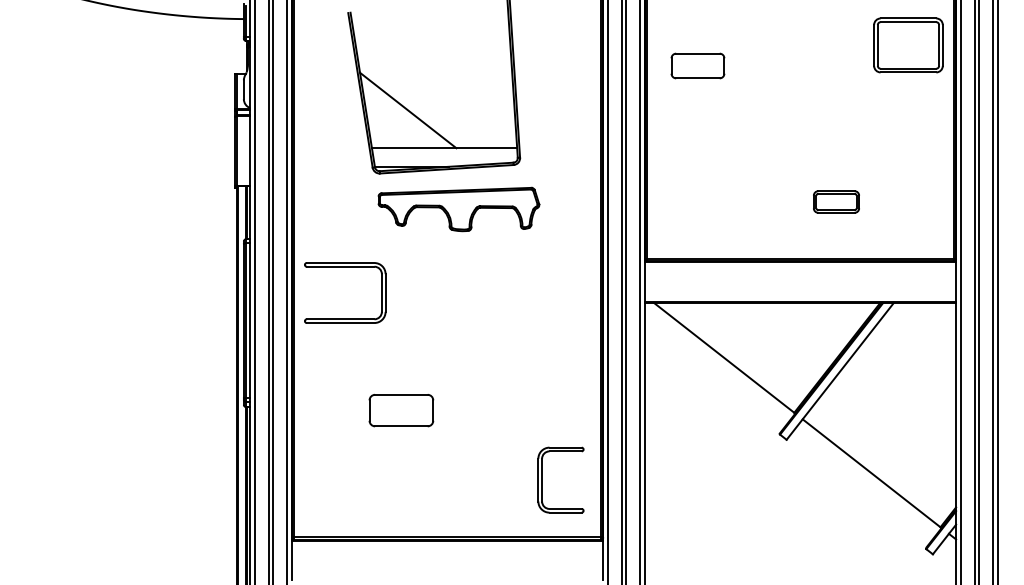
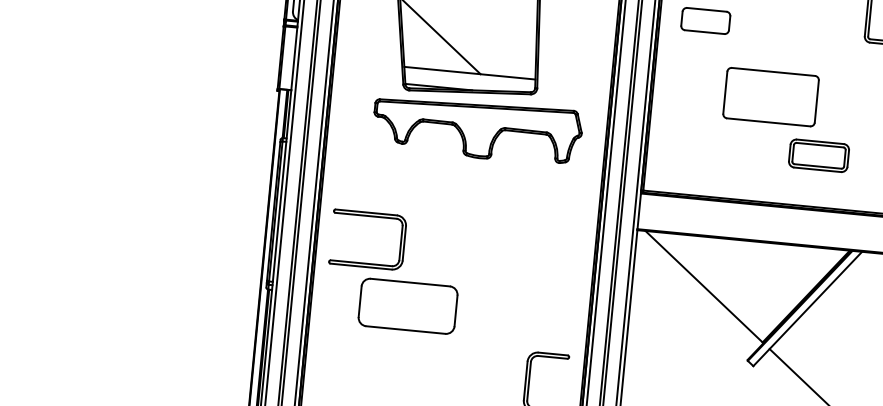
part: (777, 142) -> (770, 96), added
part: (836, 201) -> (819, 155), size x1.43
part: (458, 209) -> (477, 129), size x1.43
part: (345, 267) -> (370, 216), moved
part: (401, 410) -> (408, 306), size x1.67

